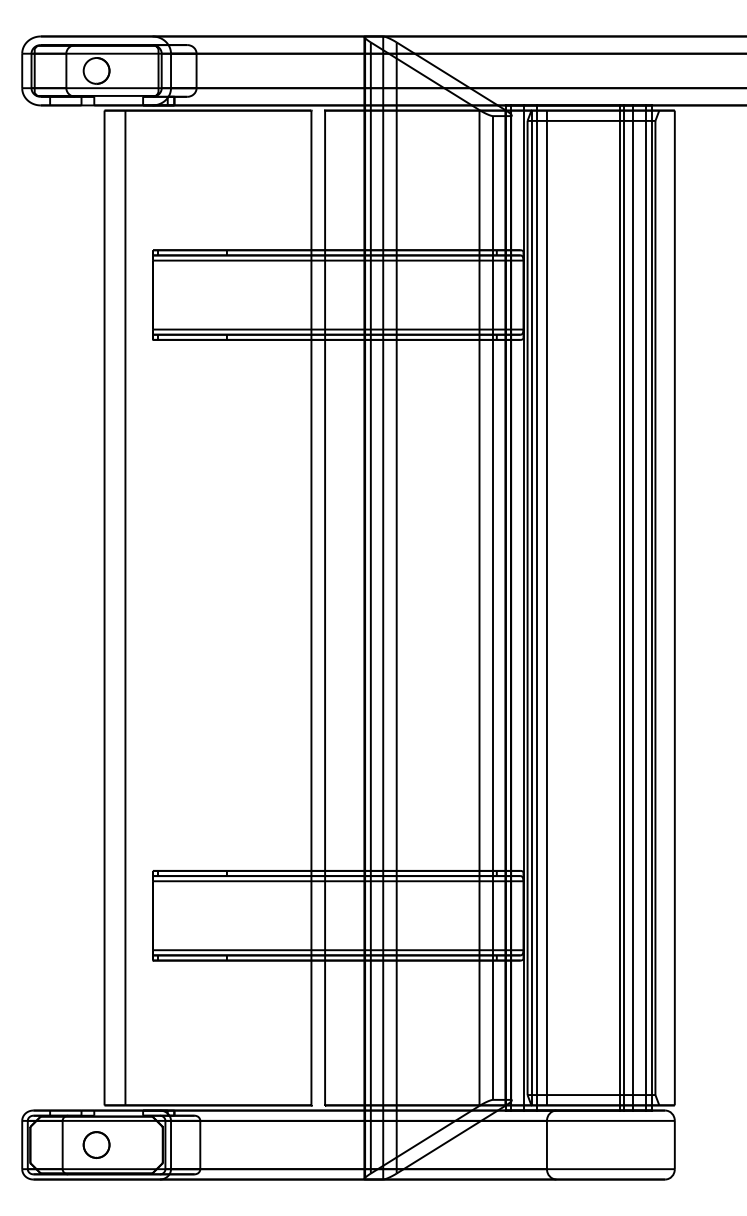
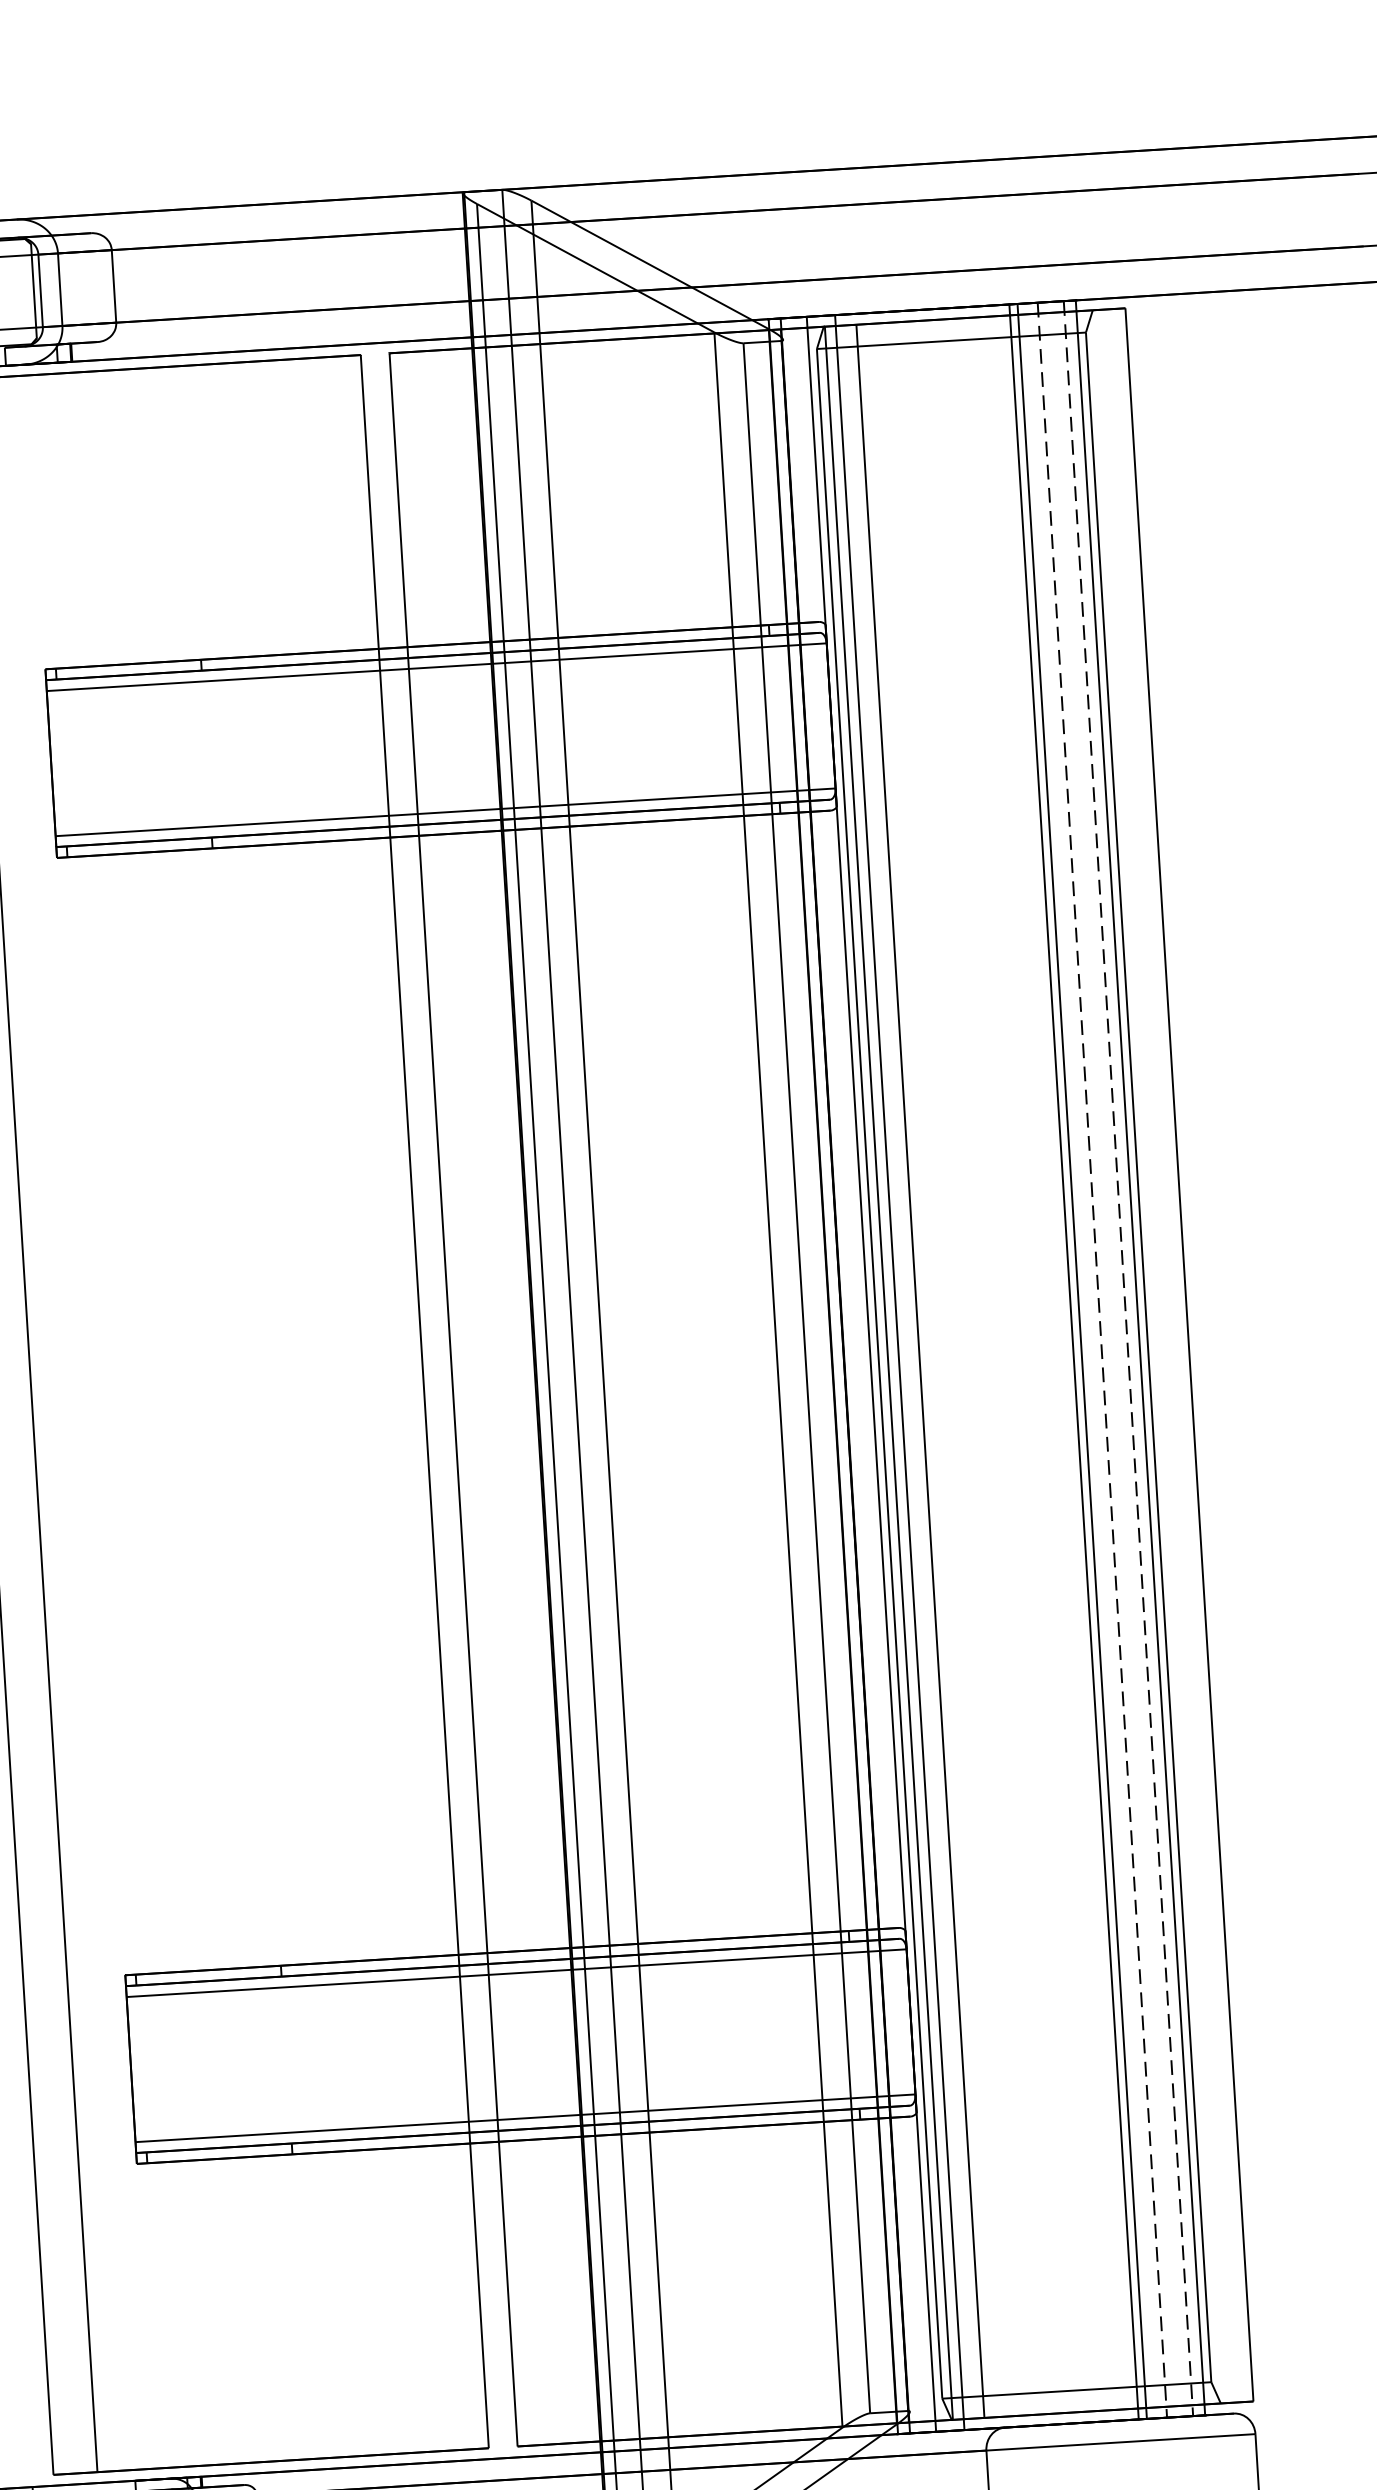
line: (633, 608) -> (1102, 1361), solid -> dashed
line: (645, 608) -> (1127, 1359), solid -> dashed

